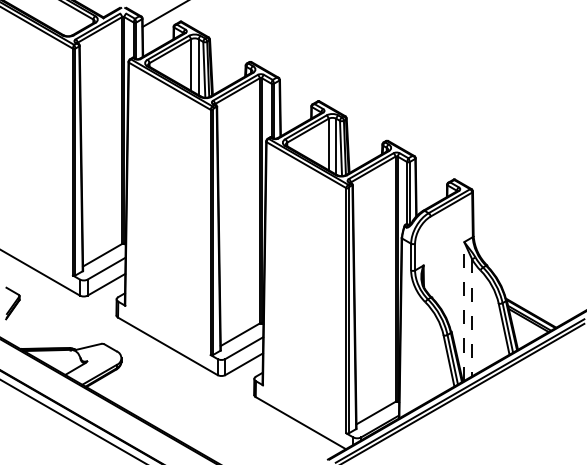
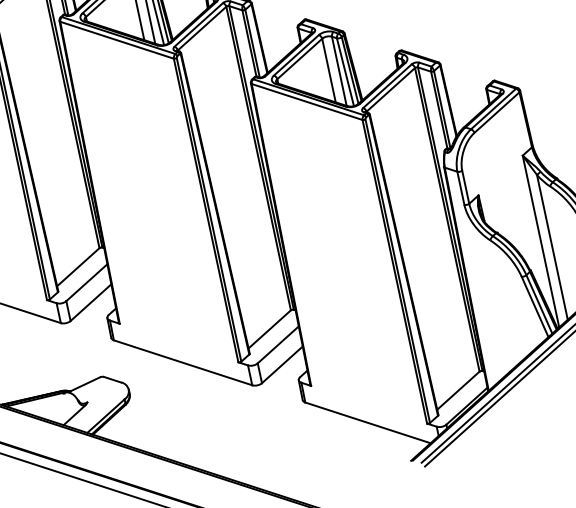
line: (464, 310) -> (540, 240), dashed -> solid
line: (472, 318) -> (552, 248), dashed -> solid

